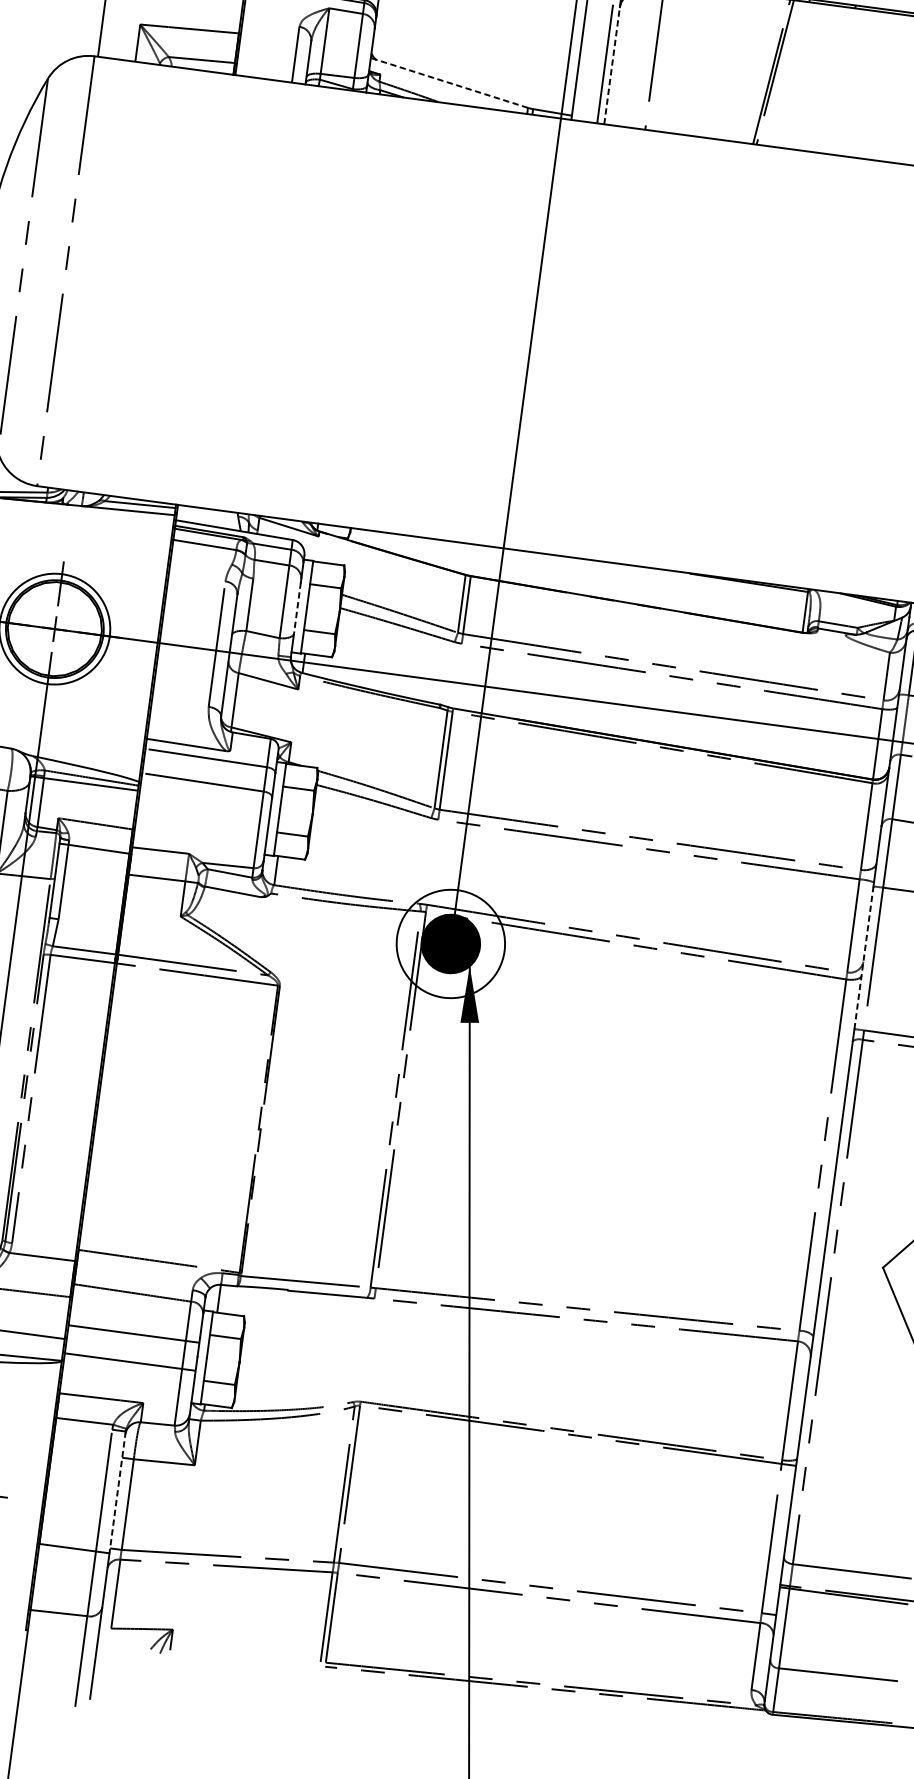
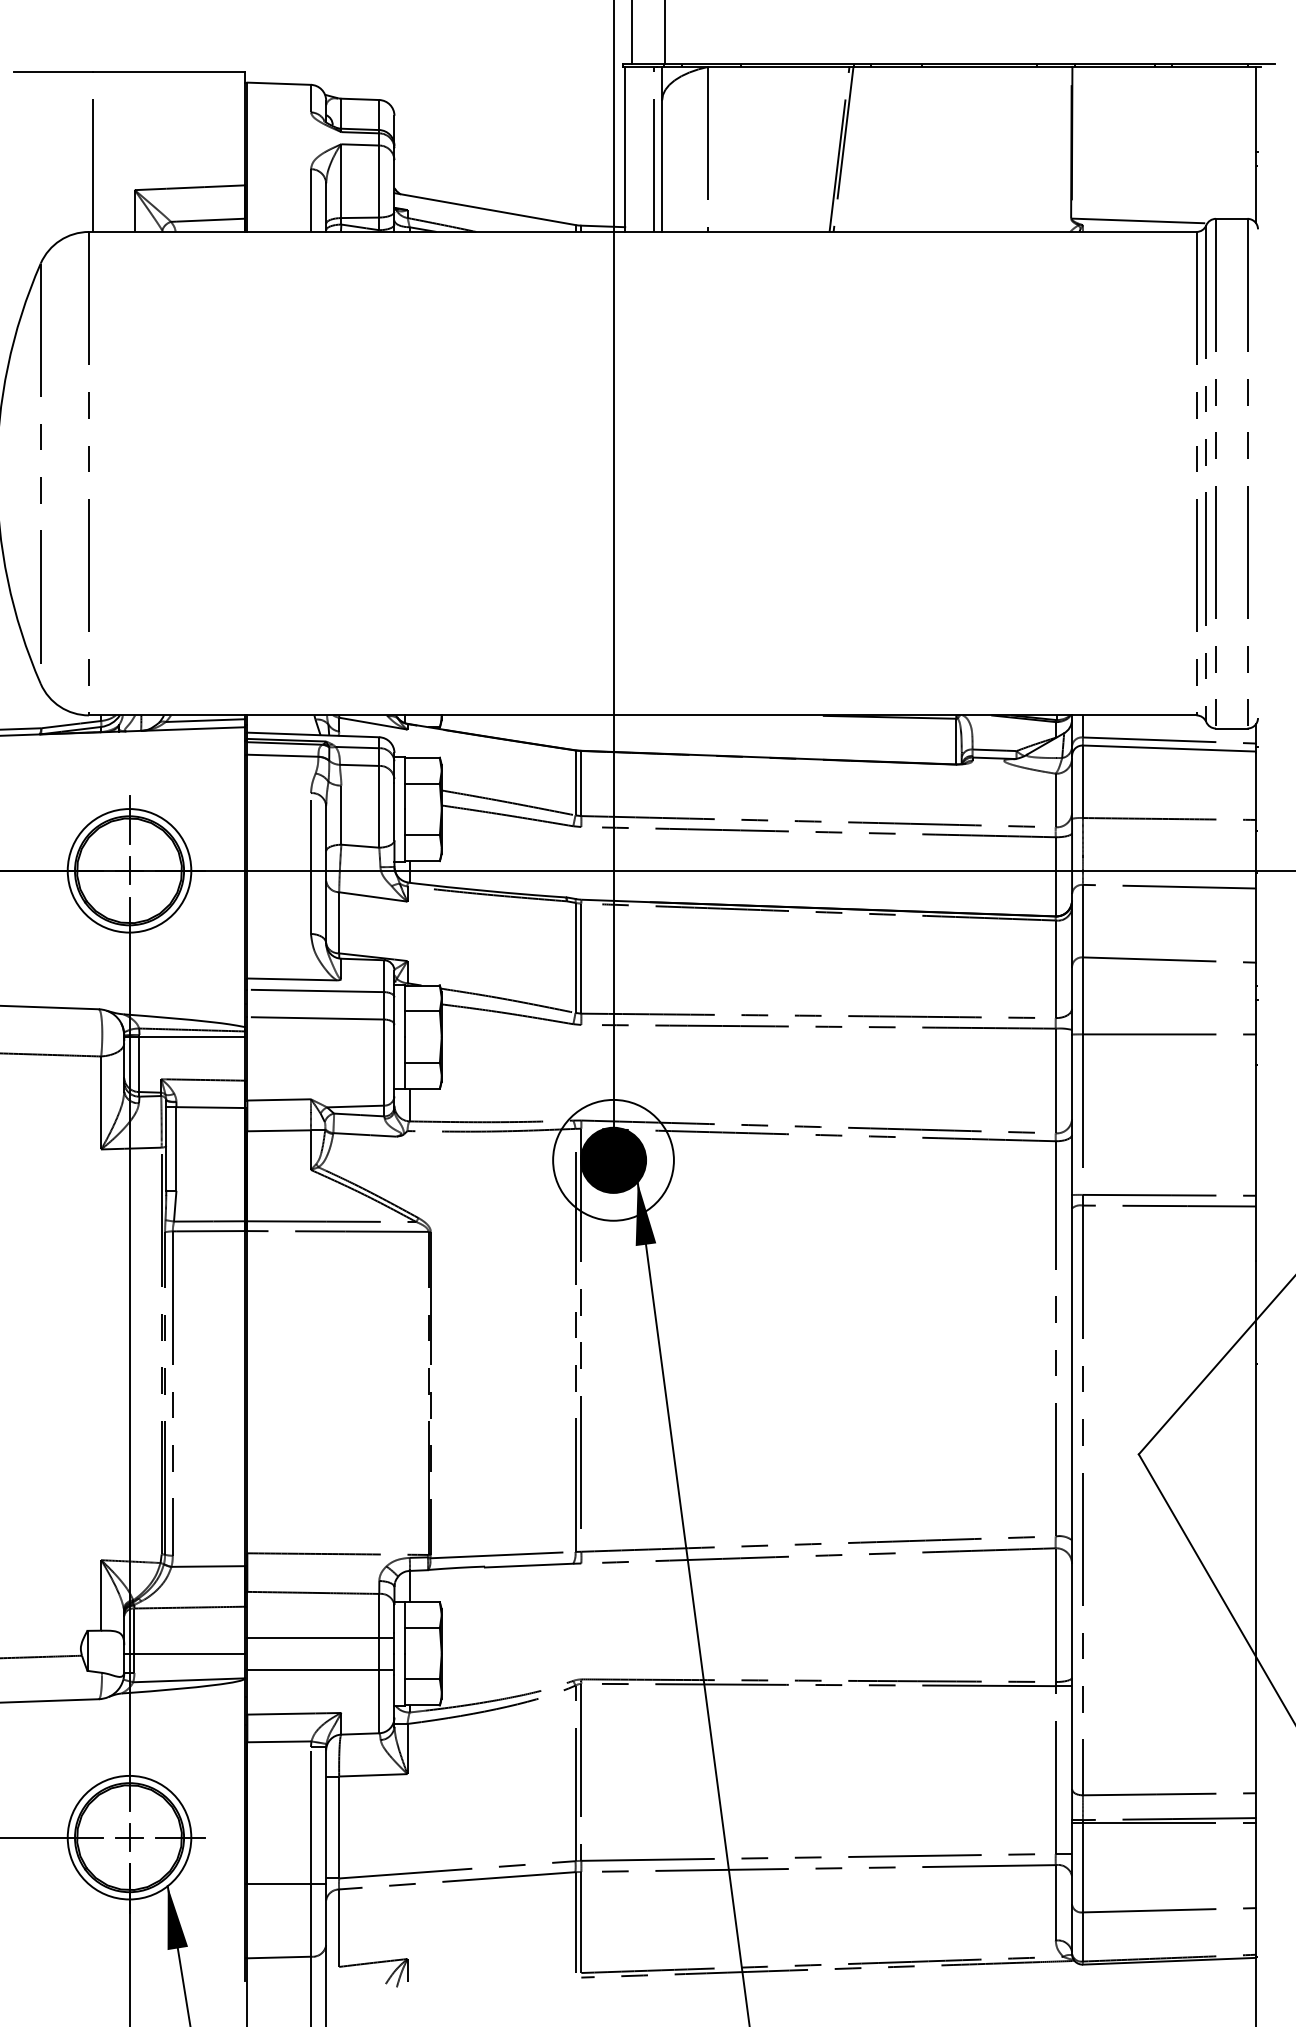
line: (612, 66) -> (662, 166), dashed -> solid
line: (448, 83) -> (484, 209), dashed -> solid
line: (297, 607) -> (394, 811), dashed -> solid
line: (864, 957) -> (1072, 1114), dashed -> solid
line: (117, 1493) -> (326, 1816), dashed -> solid

